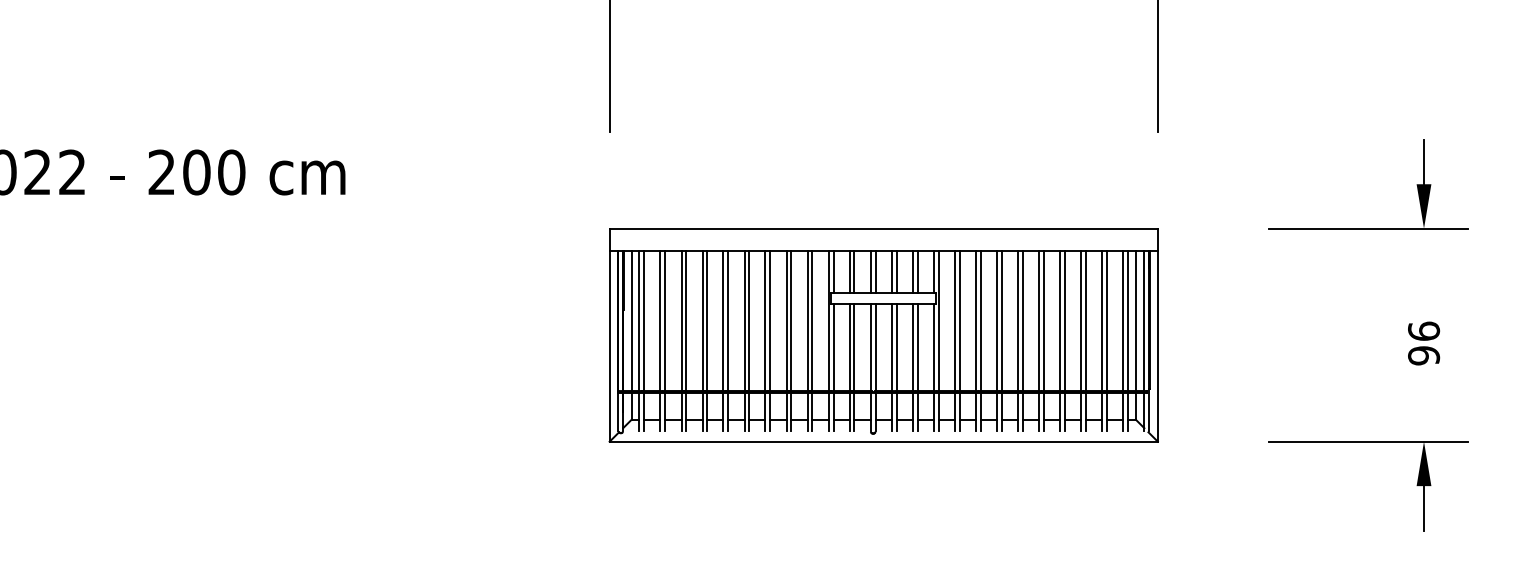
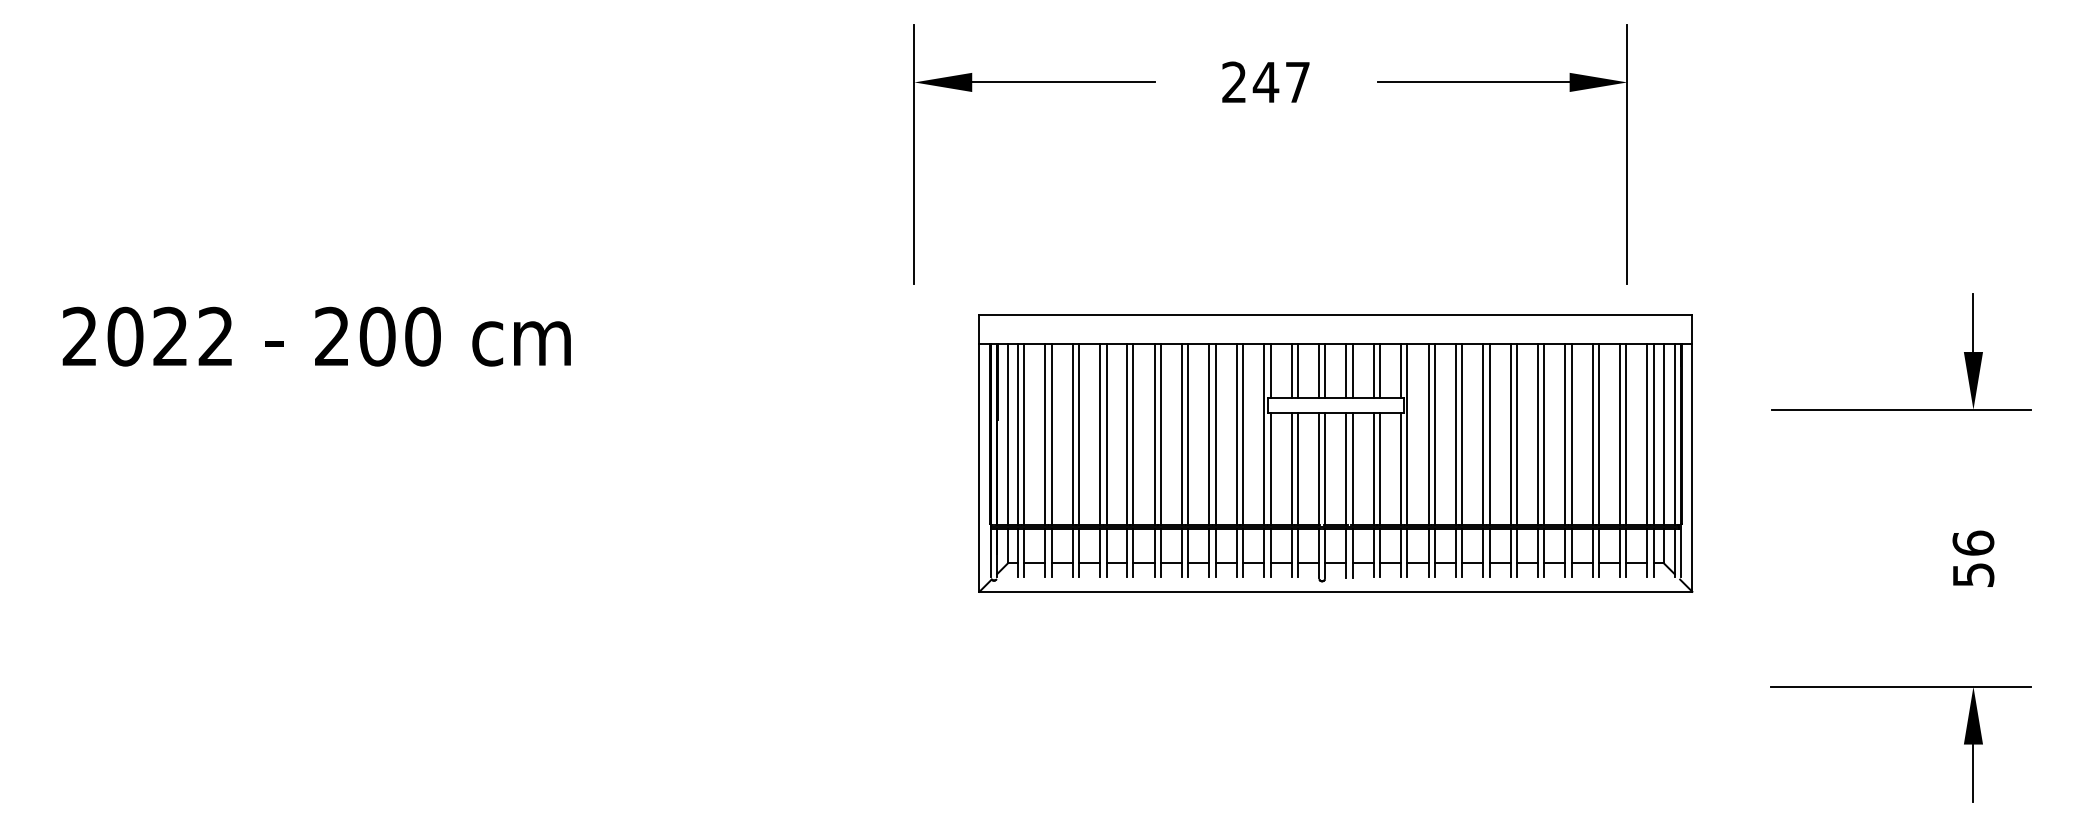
part: (883, 335) -> (1335, 453), moved
text: (1424, 355) -> (1973, 574), 96 -> 56

